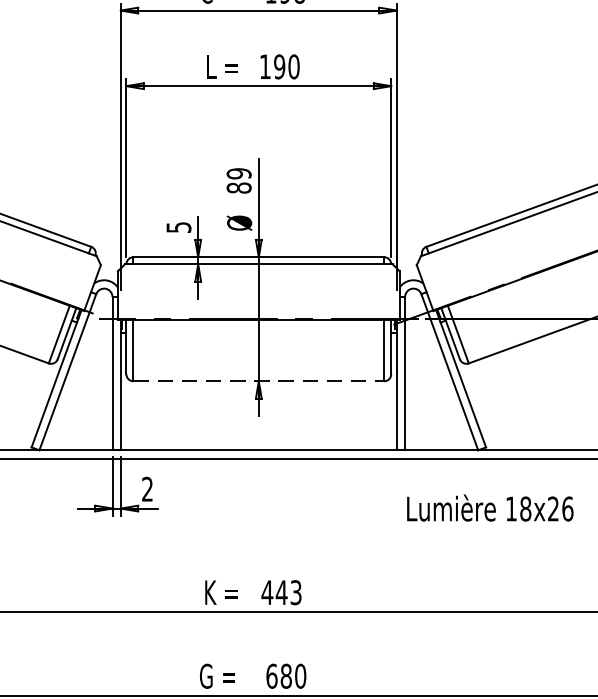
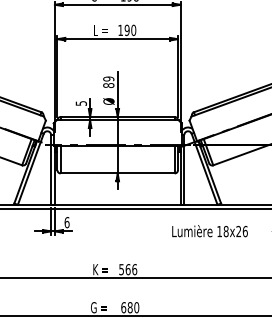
line: (260, 381) -> (118, 173), dashed -> solid
text: (146, 489) -> (66, 222), 2 -> 6
text: (489, 508) -> (209, 231), moved
text: (280, 592) -> (127, 269), 443 -> 566

